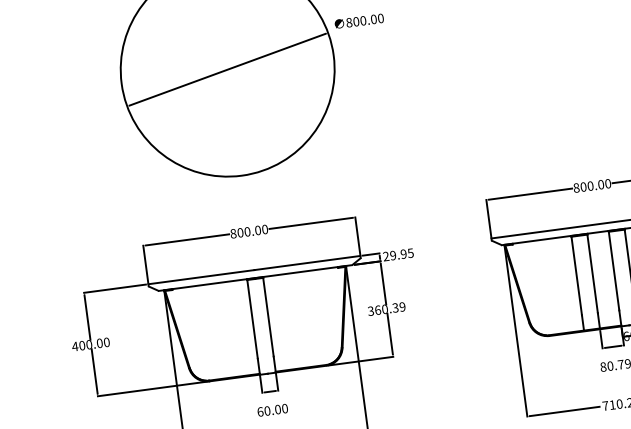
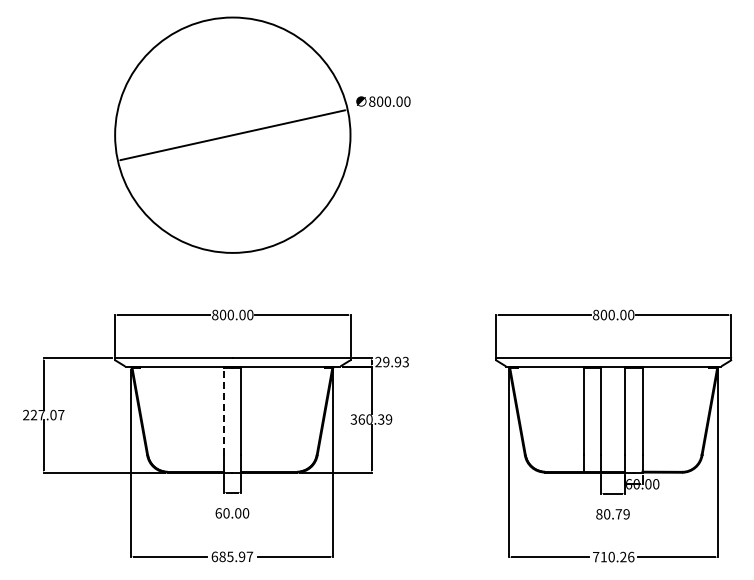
text: (410, 252) -> (405, 361), 29.95 -> 29.93
line: (252, 319) -> (223, 411), solid -> dashed
text: (90, 343) -> (43, 414), 400.00 -> 227.07

